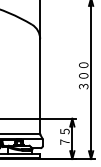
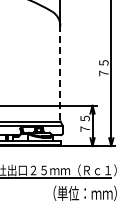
text: (83, 75) -> (103, 62), ３００ -> ７５
line: (40, 85) -> (60, 72), solid -> dashed

